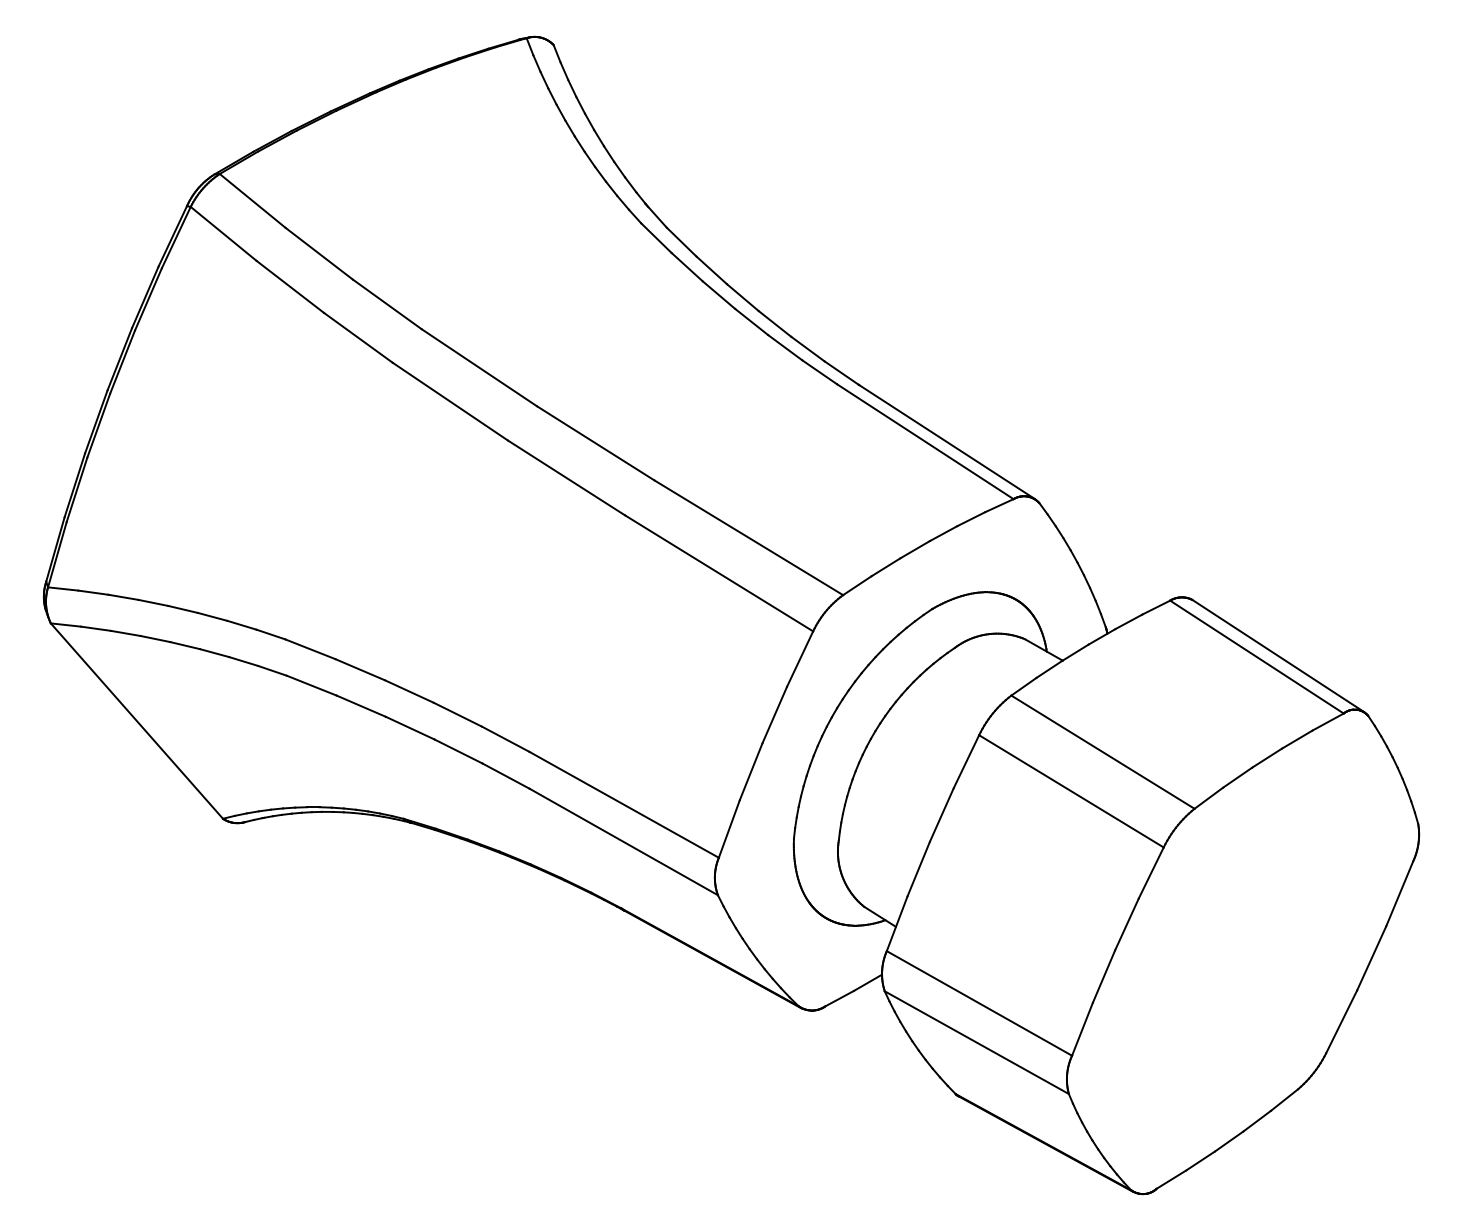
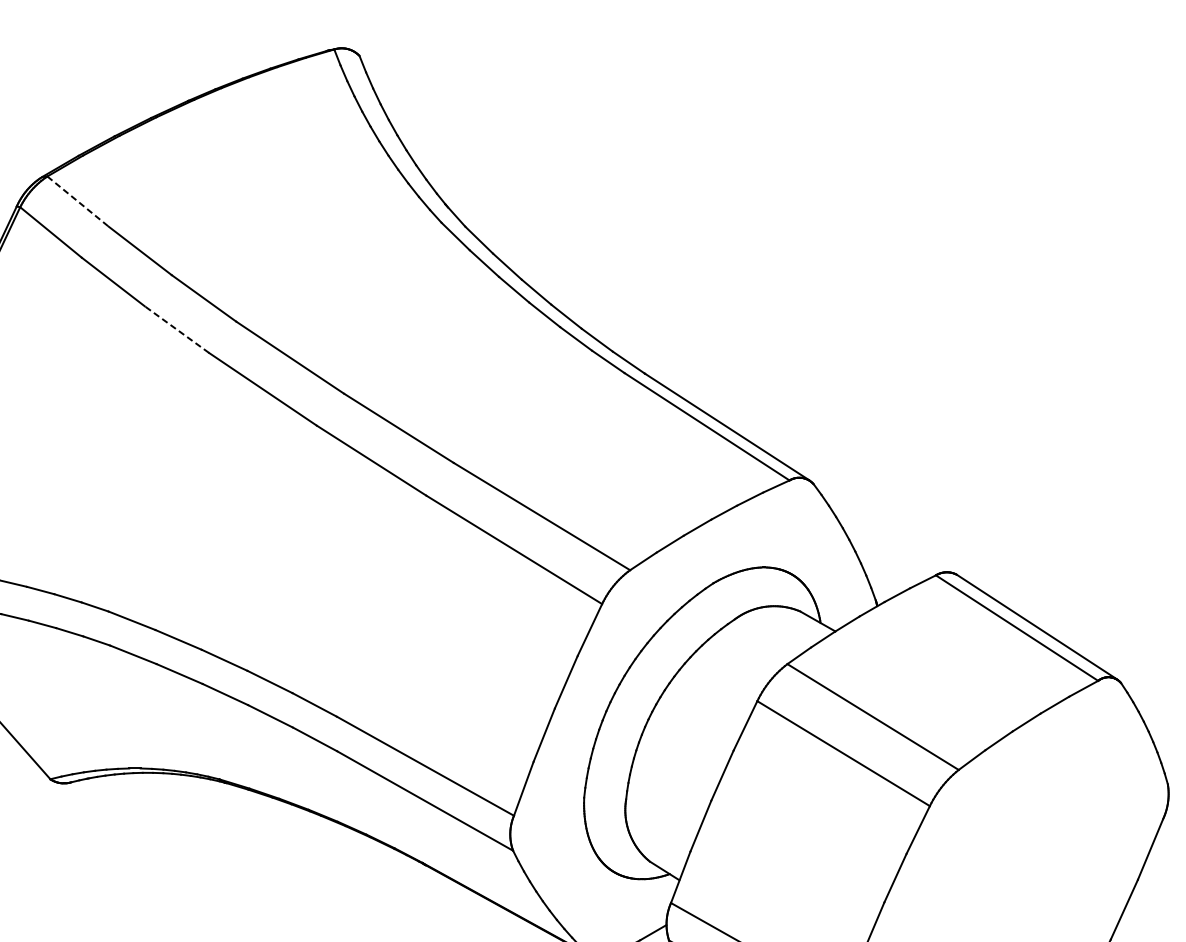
line: (253, 201) -> (78, 202), solid -> dashed
line: (358, 337) -> (177, 329), solid -> dashed

